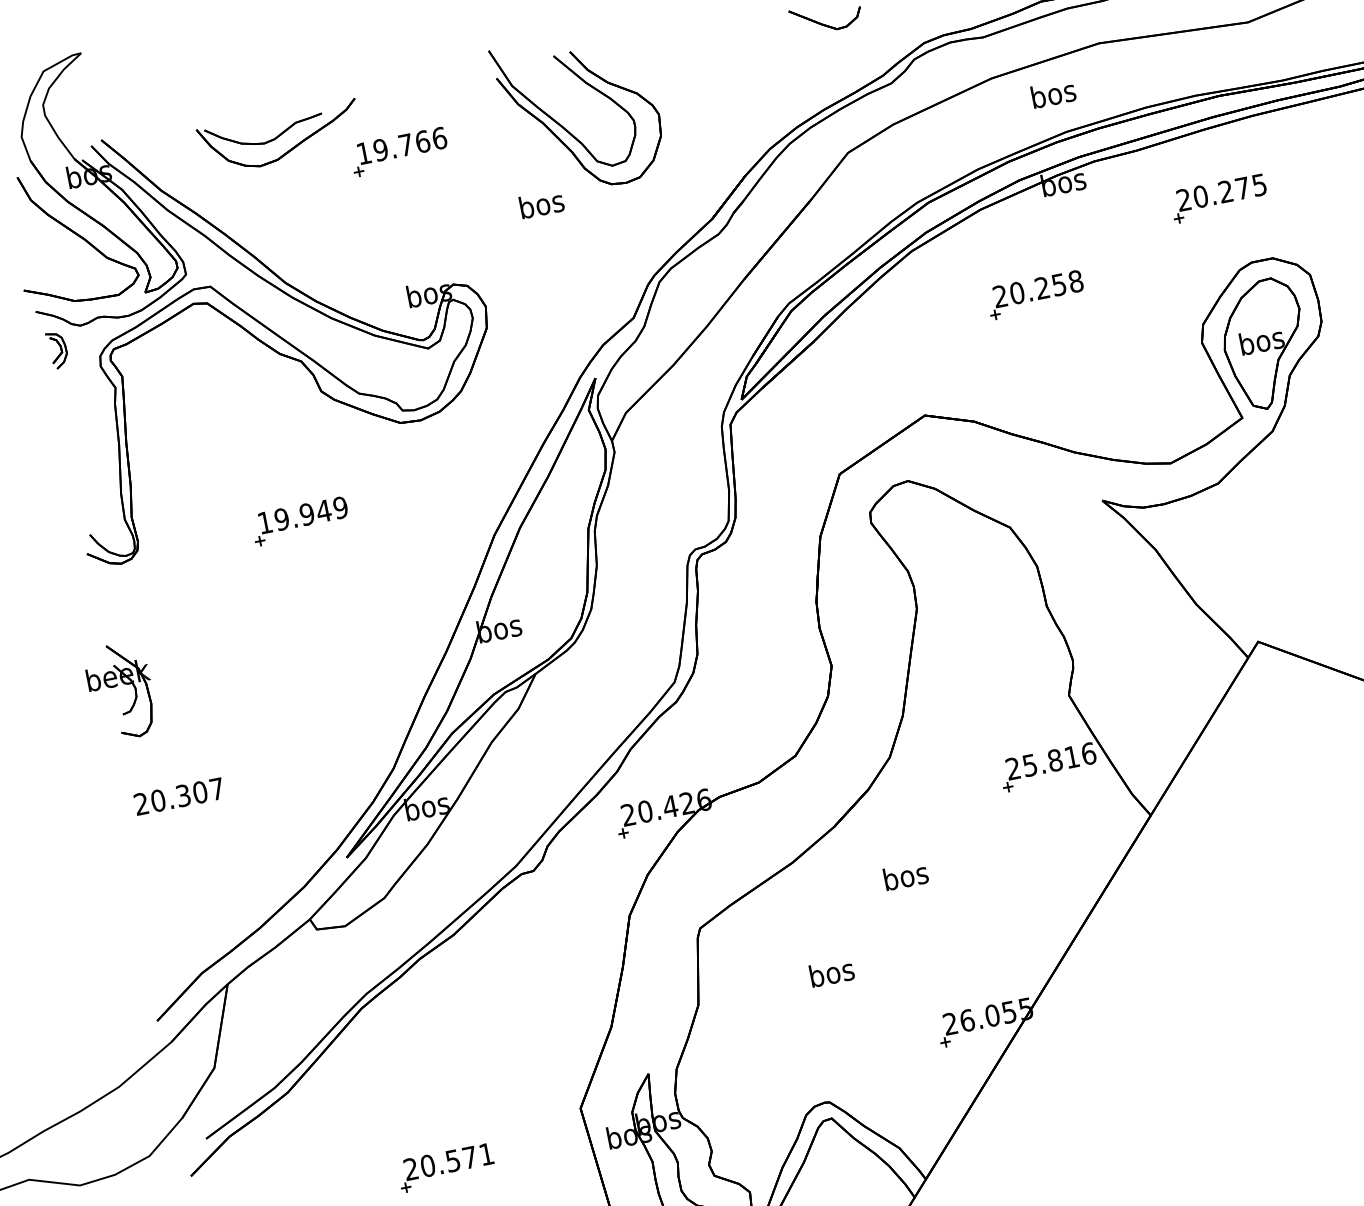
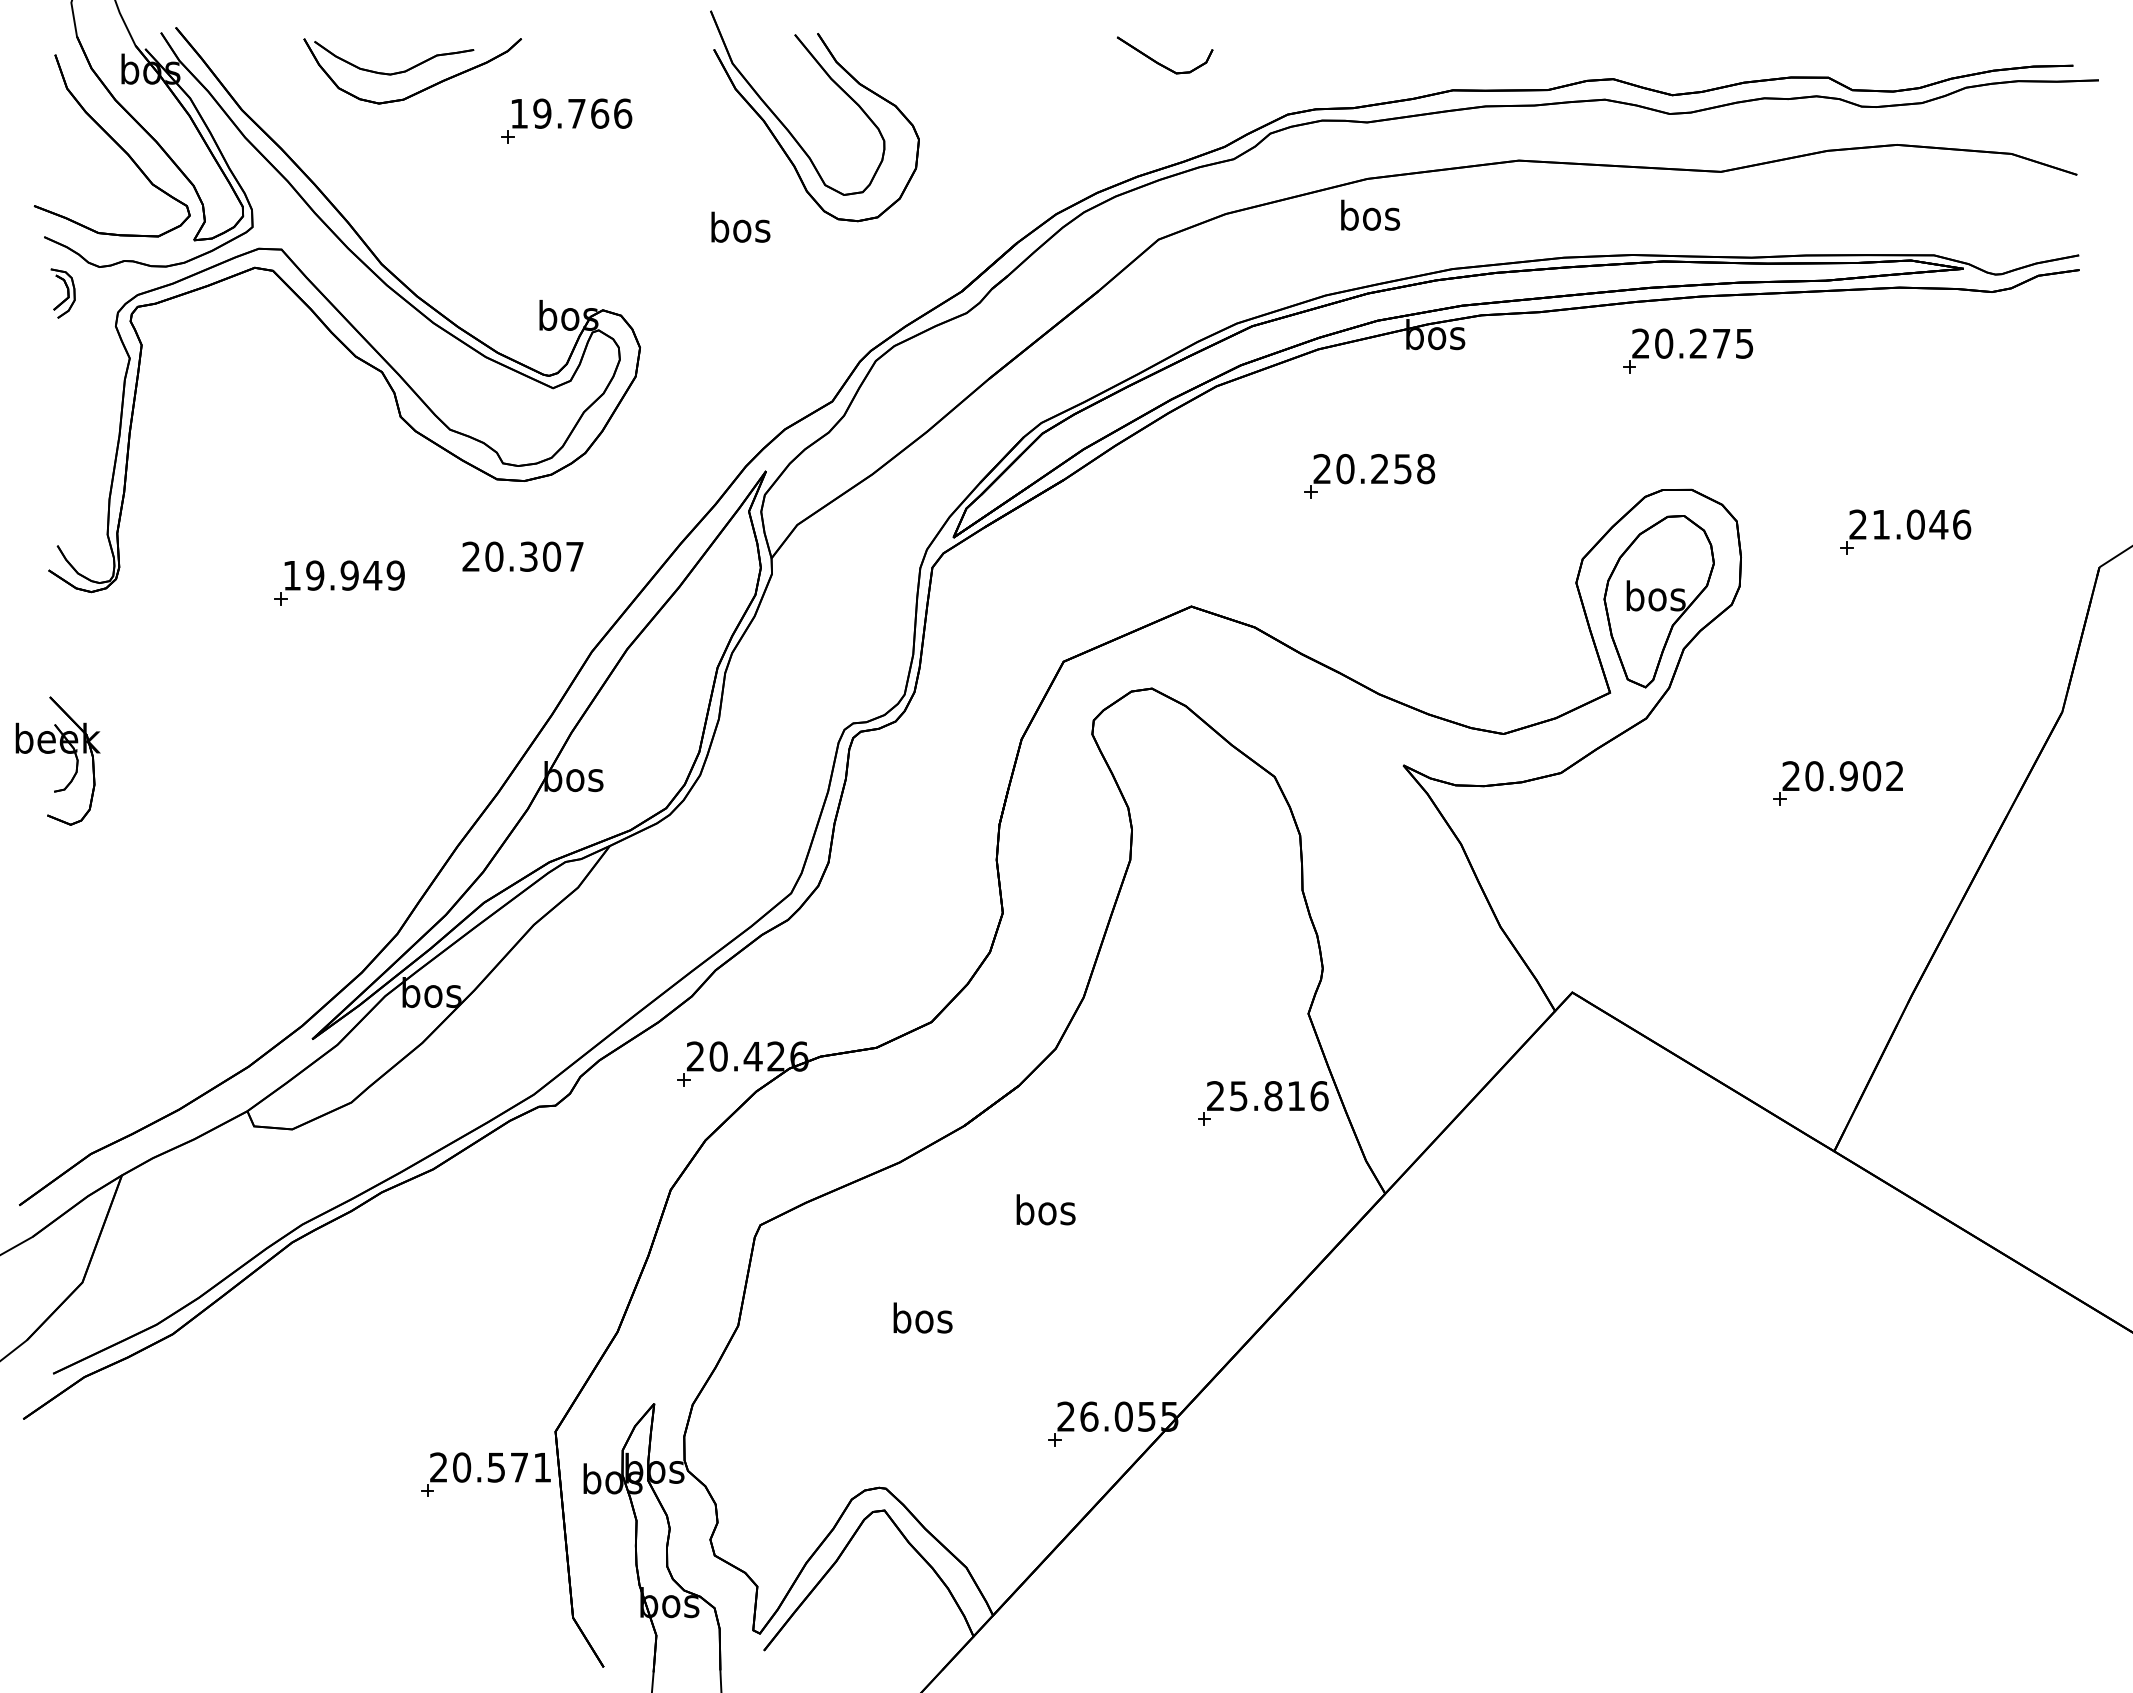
text: (1053, 93) -> (1370, 214), moved
part: (1218, 198) -> (1687, 350), moved
text: (178, 796) -> (522, 556), moved
part: (446, 1167) -> (485, 1474), moved

